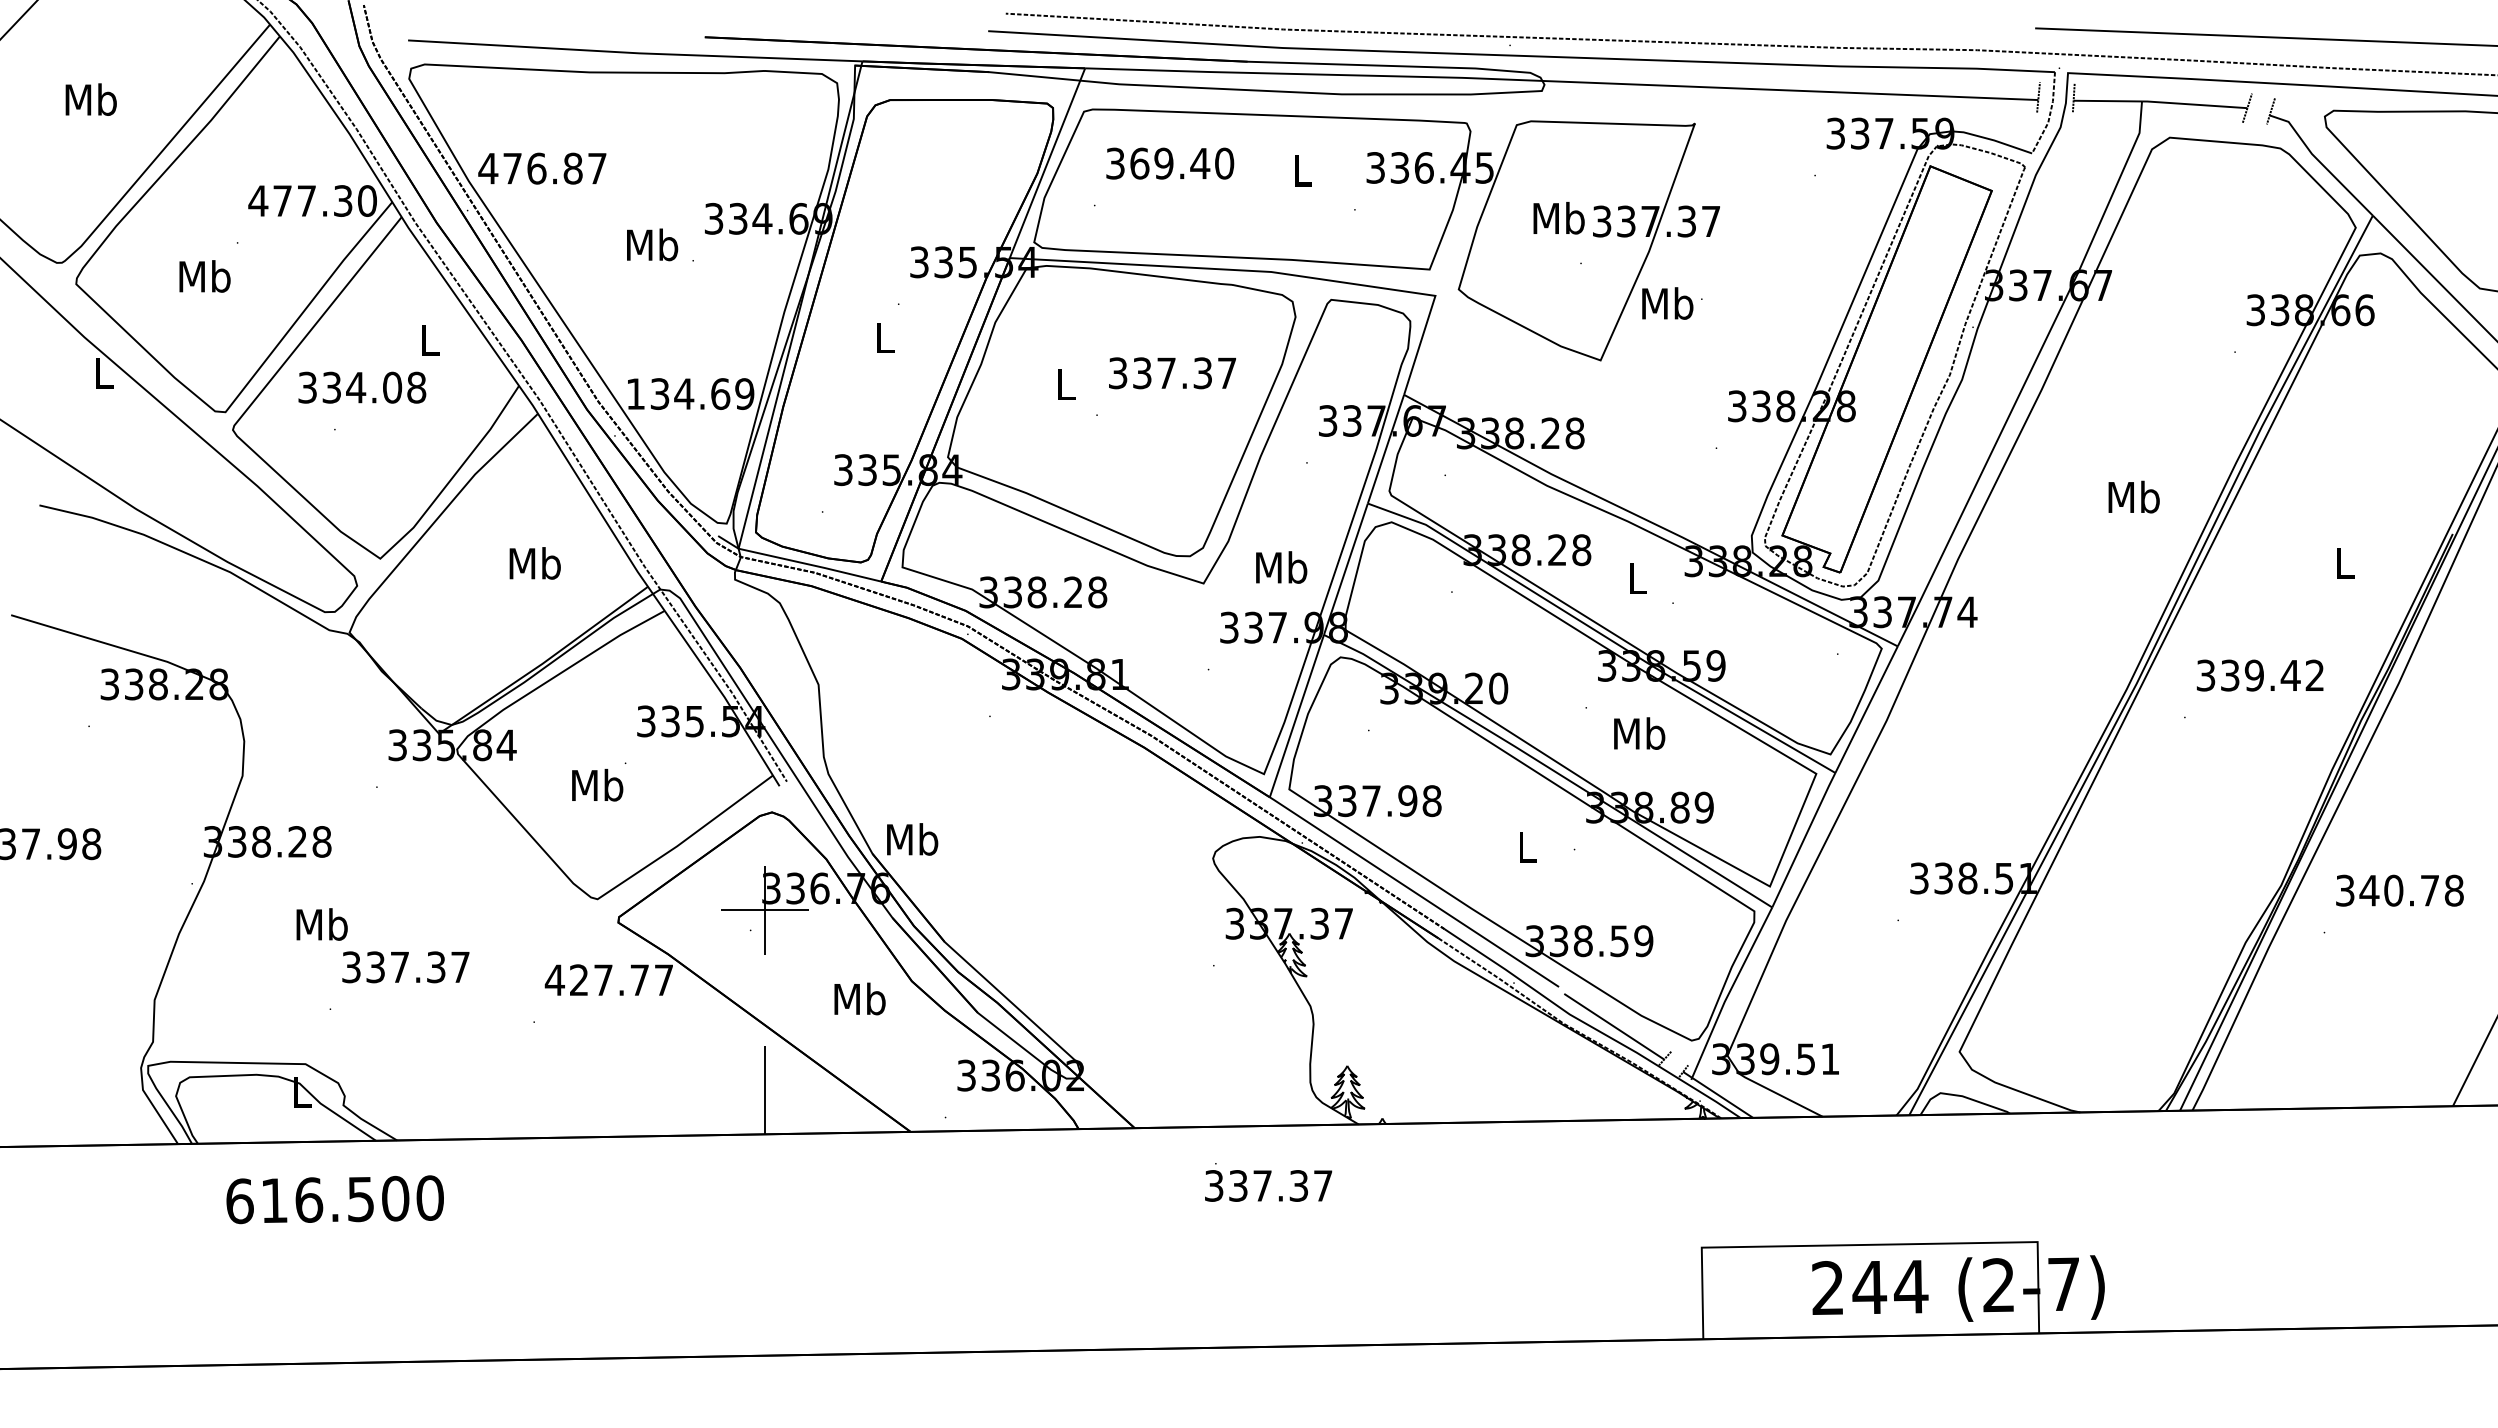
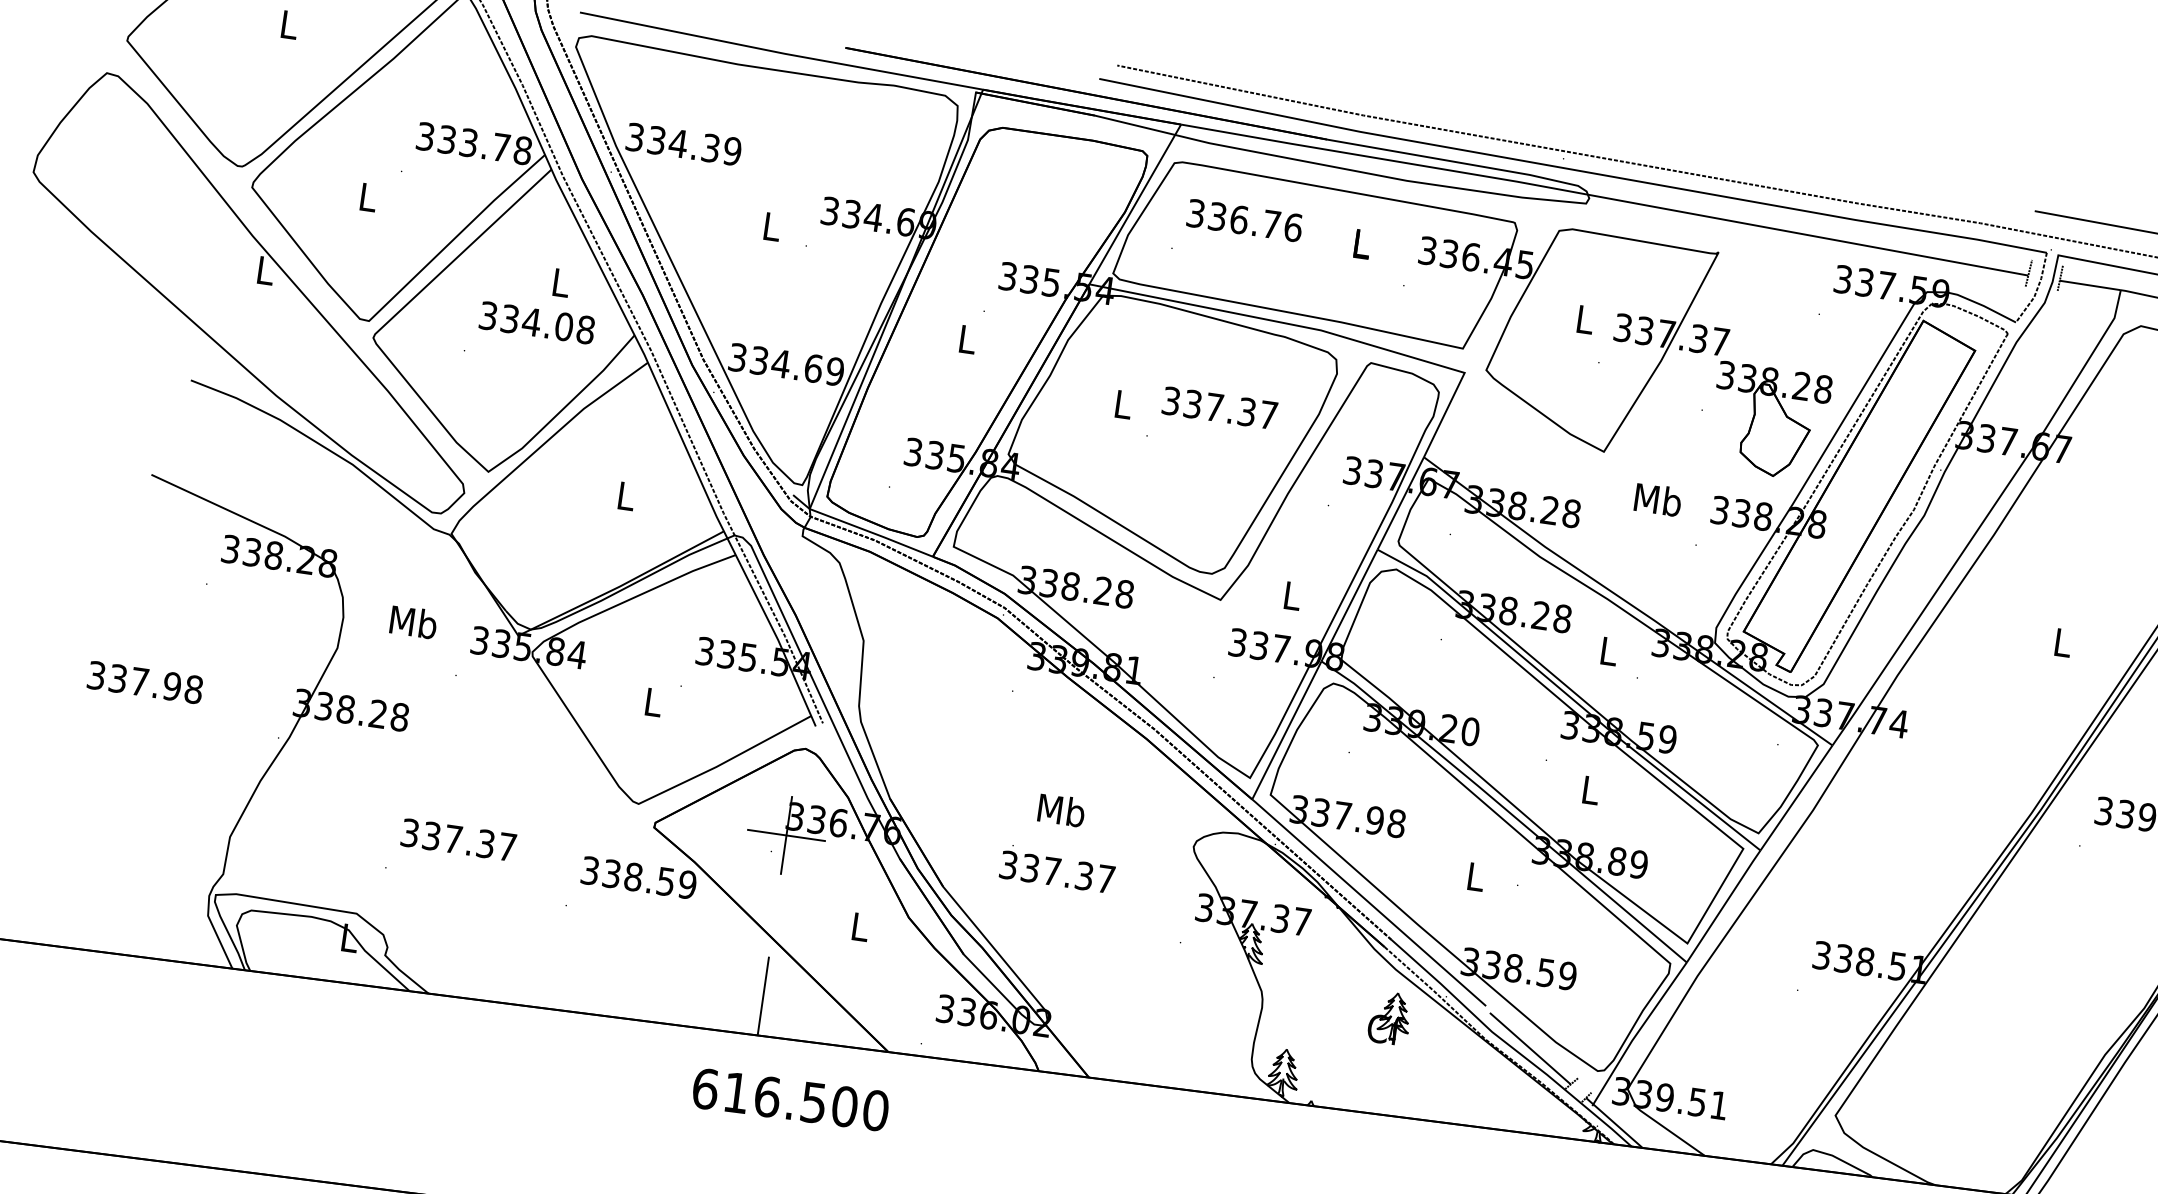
text: (90, 99) -> (288, 24), Mb -> L
text: (1182, 163) -> (1255, 222), 369.40 -> 336.76
text: (542, 168) -> (683, 144), 476.87 -> 334.39
text: (312, 200) -> (473, 143), 477.30 -> 333.78
text: (1558, 217) -> (1584, 318), Mb -> L
text: (652, 244) -> (771, 226), Mb -> L
text: (204, 276) -> (367, 197), Mb -> L
part: (1777, 301) -> (1769, 421), added
text: (1667, 303) -> (1657, 499), moved
text: (362, 387) -> (537, 322), moved
text: (635, 393) -> (737, 357), 134.69 -> 334.69
text: (2133, 496) -> (2062, 641), Mb -> L
text: (534, 563) -> (625, 495), Mb -> L
text: (1281, 567) -> (1292, 595), Mb -> L
text: (1639, 733) -> (1590, 790), Mb -> L
text: (597, 784) -> (653, 701), Mb -> L
text: (912, 839) -> (1061, 810), moved
text: (321, 924) -> (413, 622), moved
text: (608, 980) -> (637, 877), 427.77 -> 338.59
text: (859, 998) -> (859, 926), Mb -> L
part: (1455, 1015) -> (1389, 1018), added
text: (1268, 1182) -> (1057, 869), moved
text: (334, 1199) -> (790, 1099), moved

